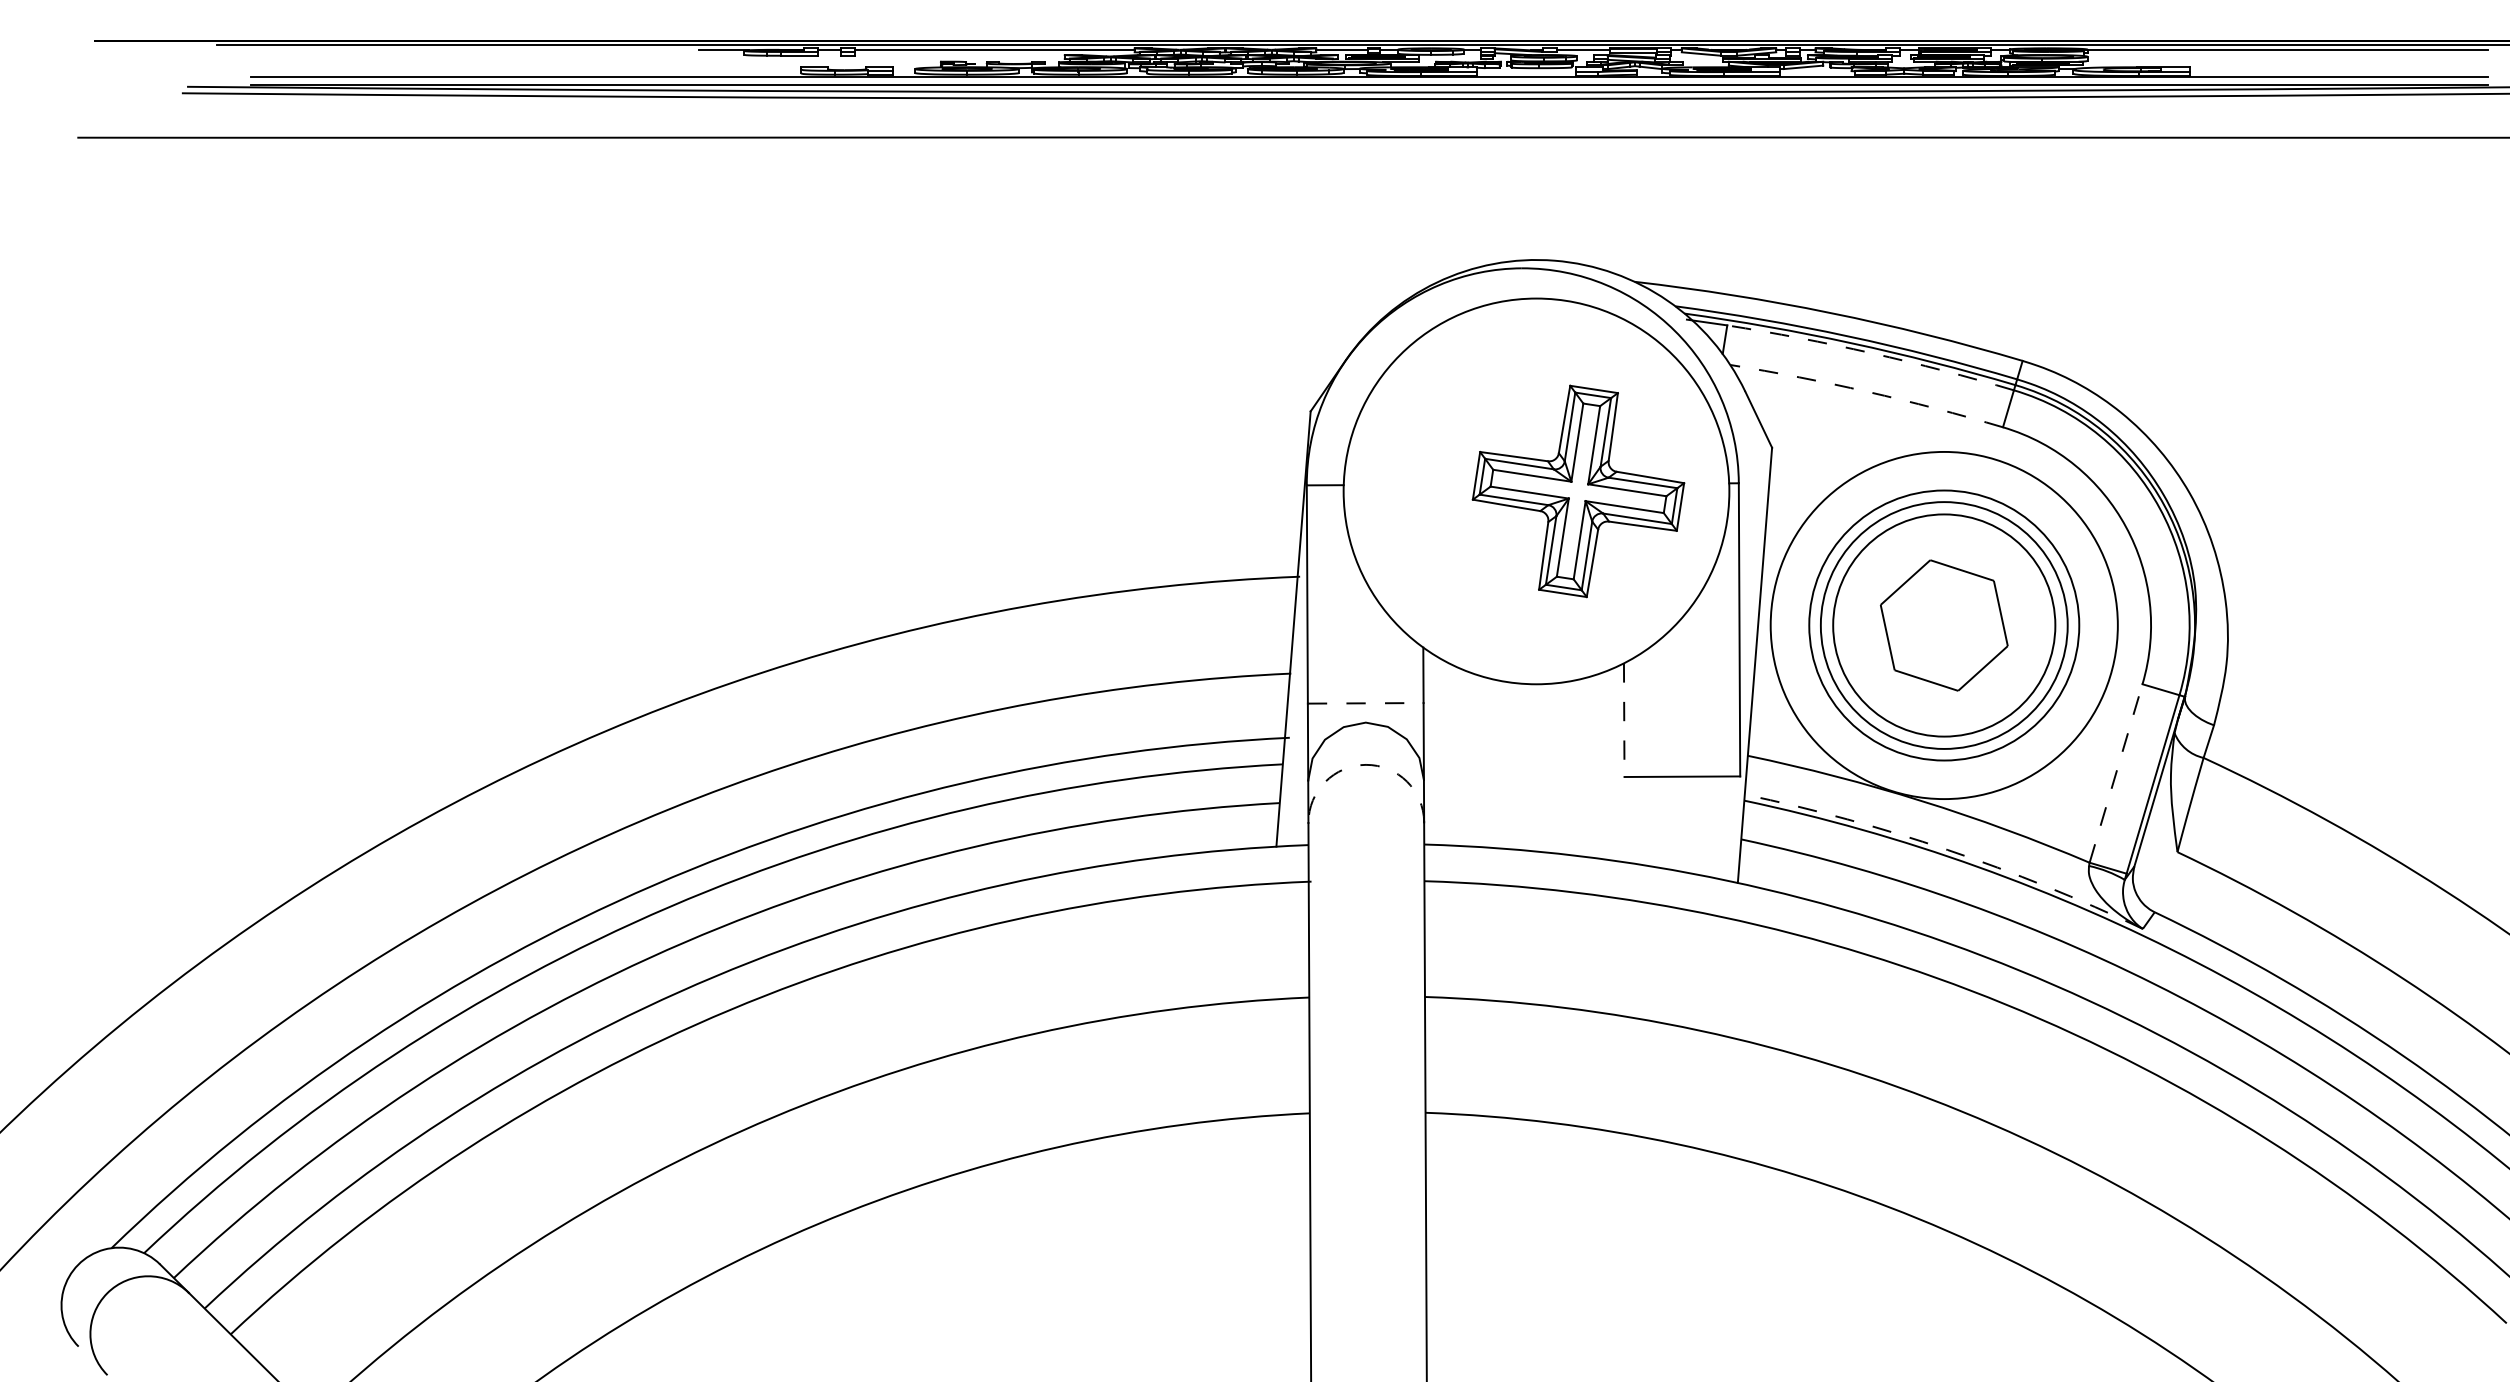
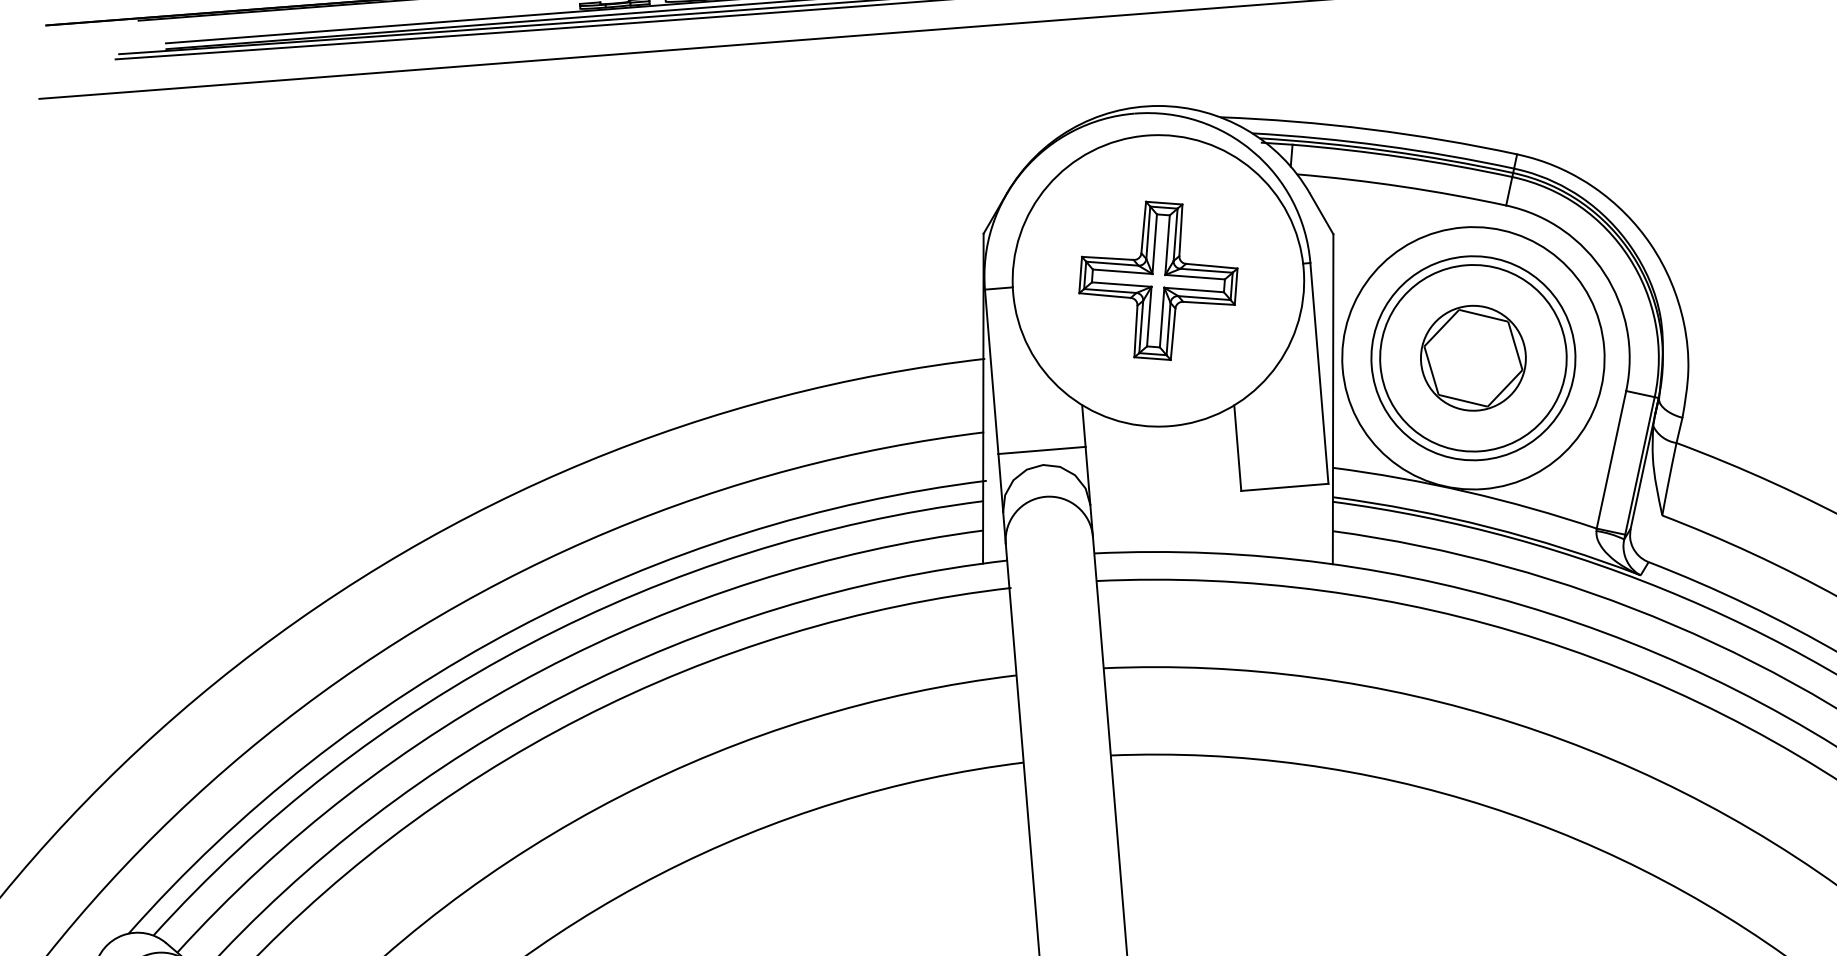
arc: (1871, 353) -> (1402, 157), dashed -> solid
arc: (1867, 391) -> (1402, 186), dashed -> solid
part: (1578, 491) -> (1158, 280), moved
circle: (1943, 625) -> (1472, 358), size x0.62
line: (1365, 703) -> (1041, 450), dashed -> solid
line: (1624, 720) -> (1238, 448), dashed -> solid
arc: (1366, 764) -> (1046, 496), dashed -> solid
line: (2116, 773) -> (1611, 459), dashed -> solid
arc: (1947, 850) -> (1488, 527), dashed -> solid

